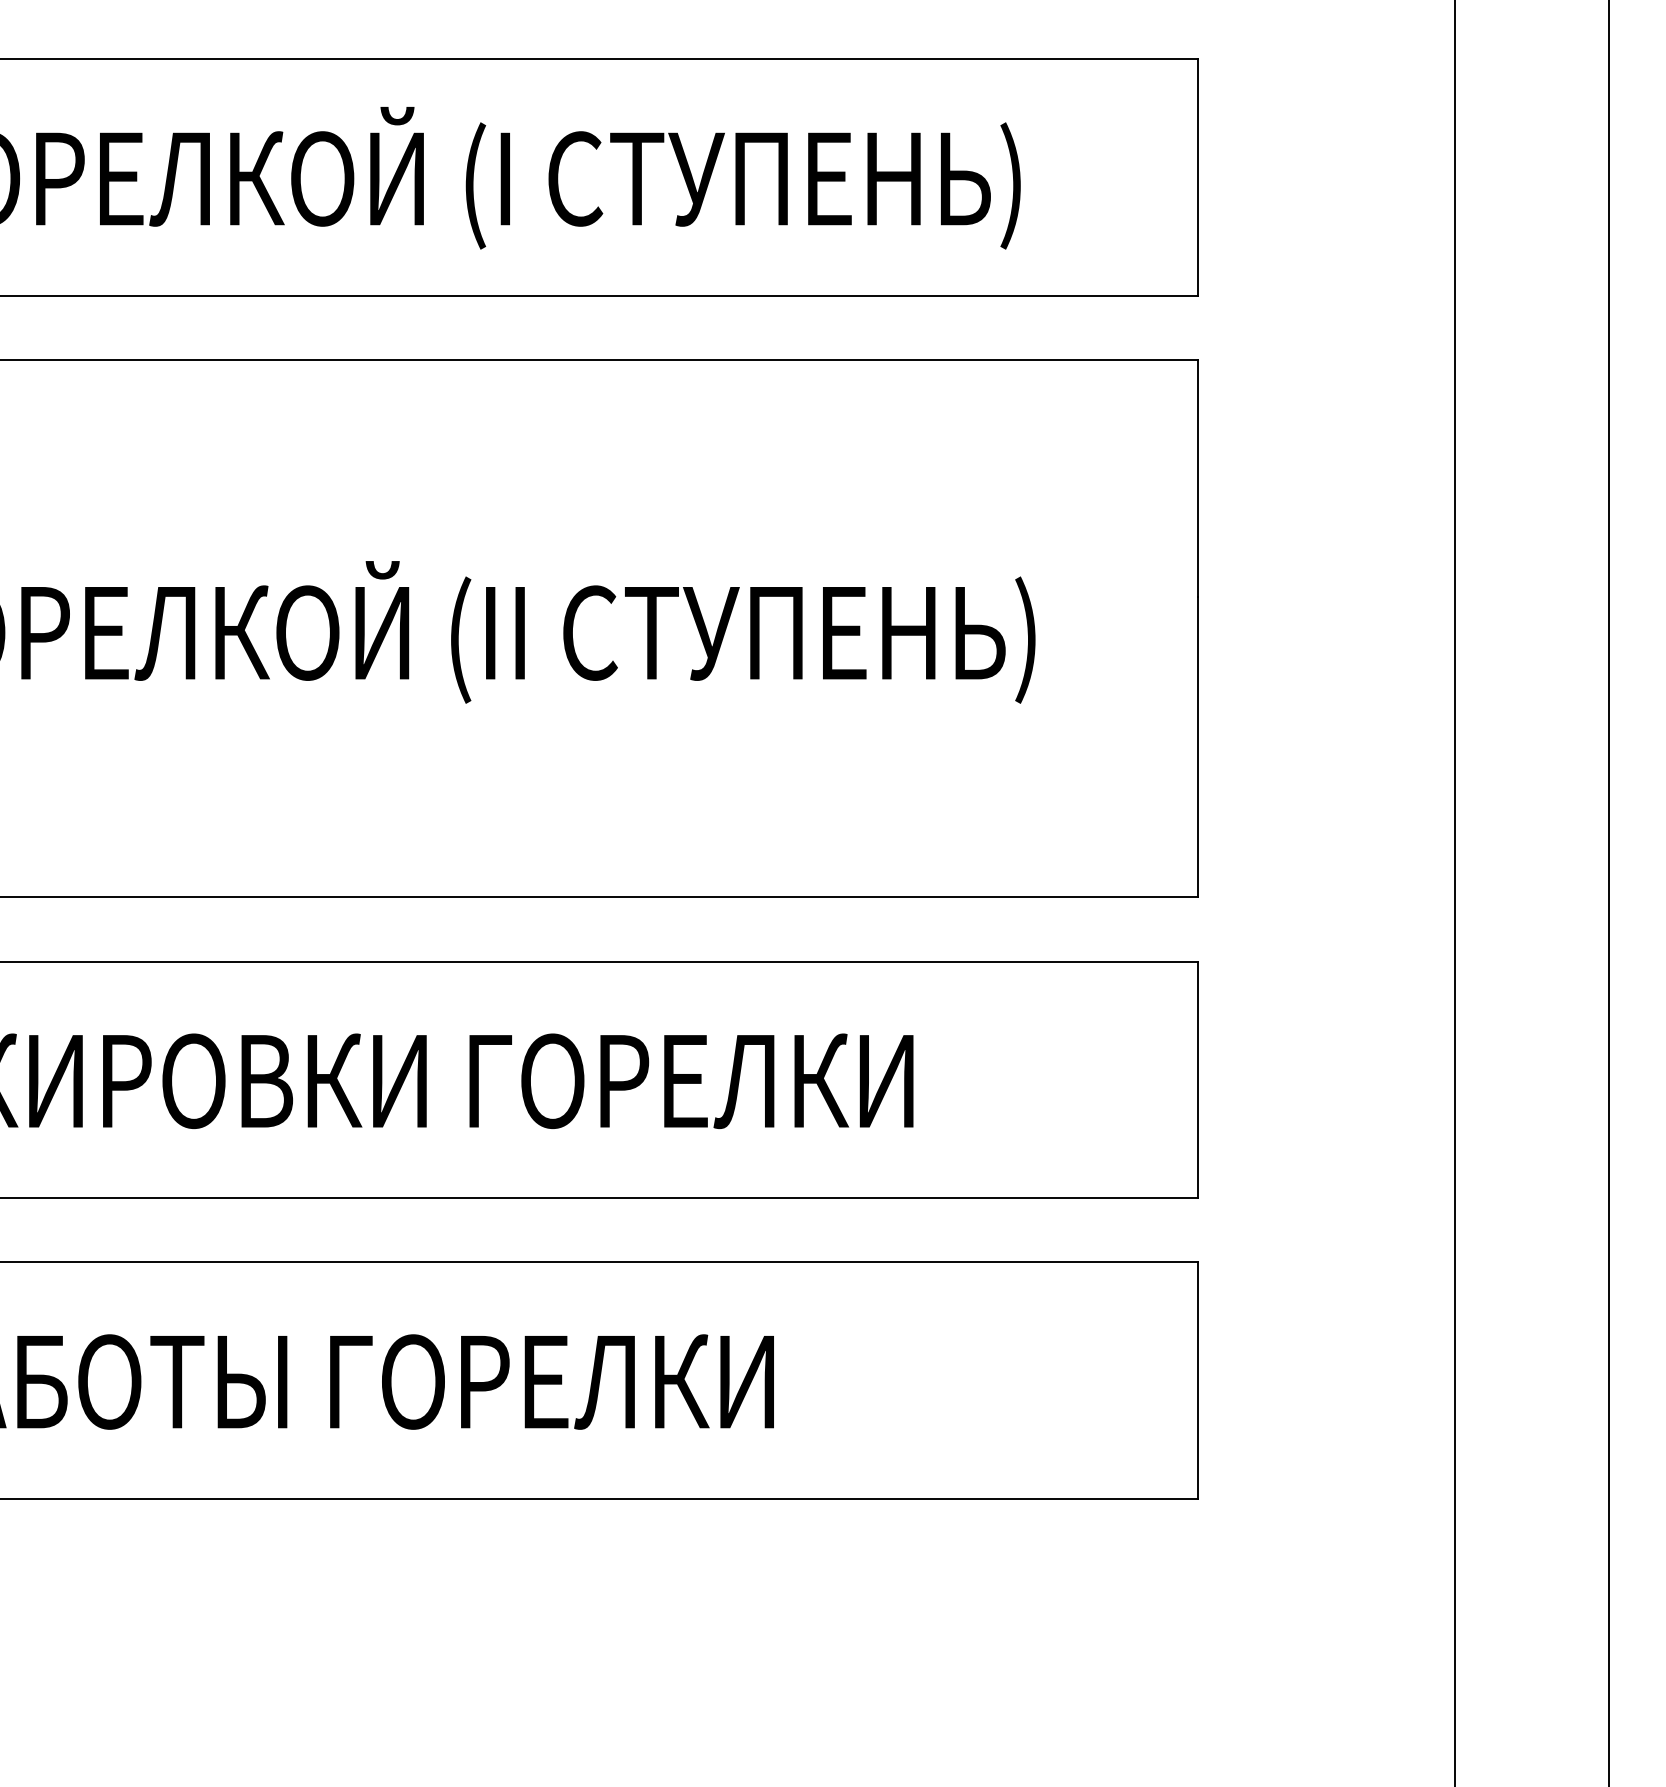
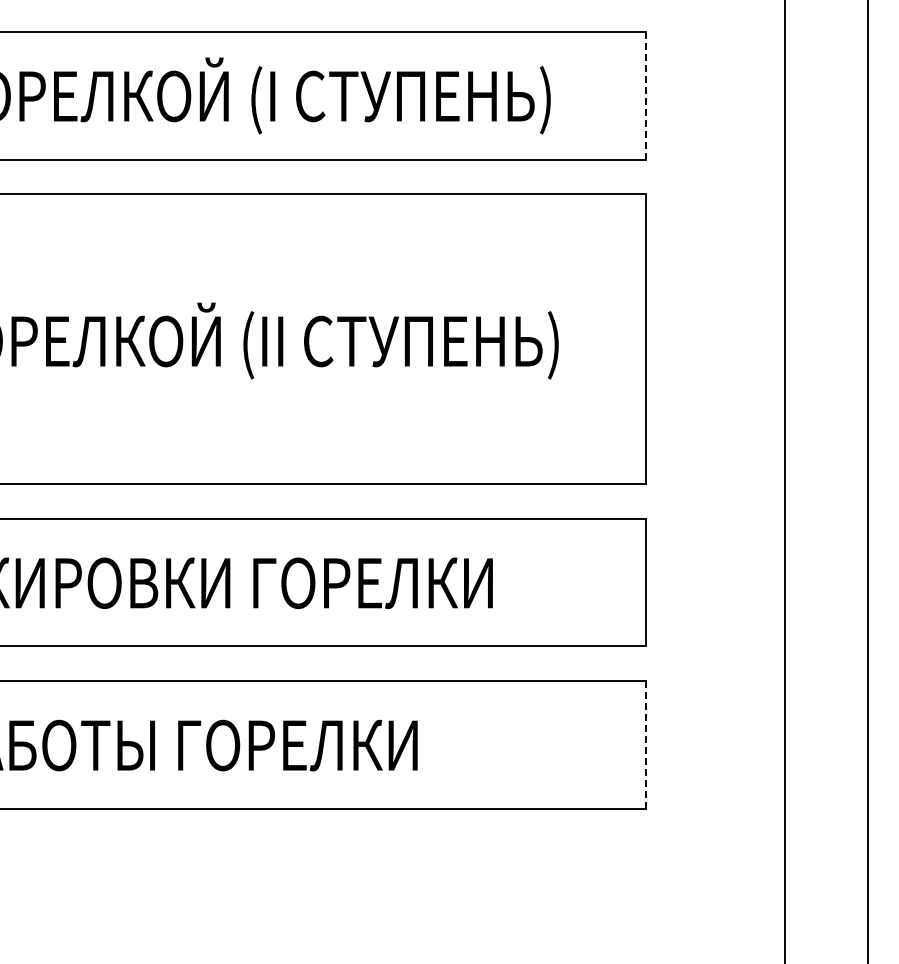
line: (1198, 177) -> (646, 95), solid -> dashed
line: (1198, 1380) -> (646, 744), solid -> dashed

